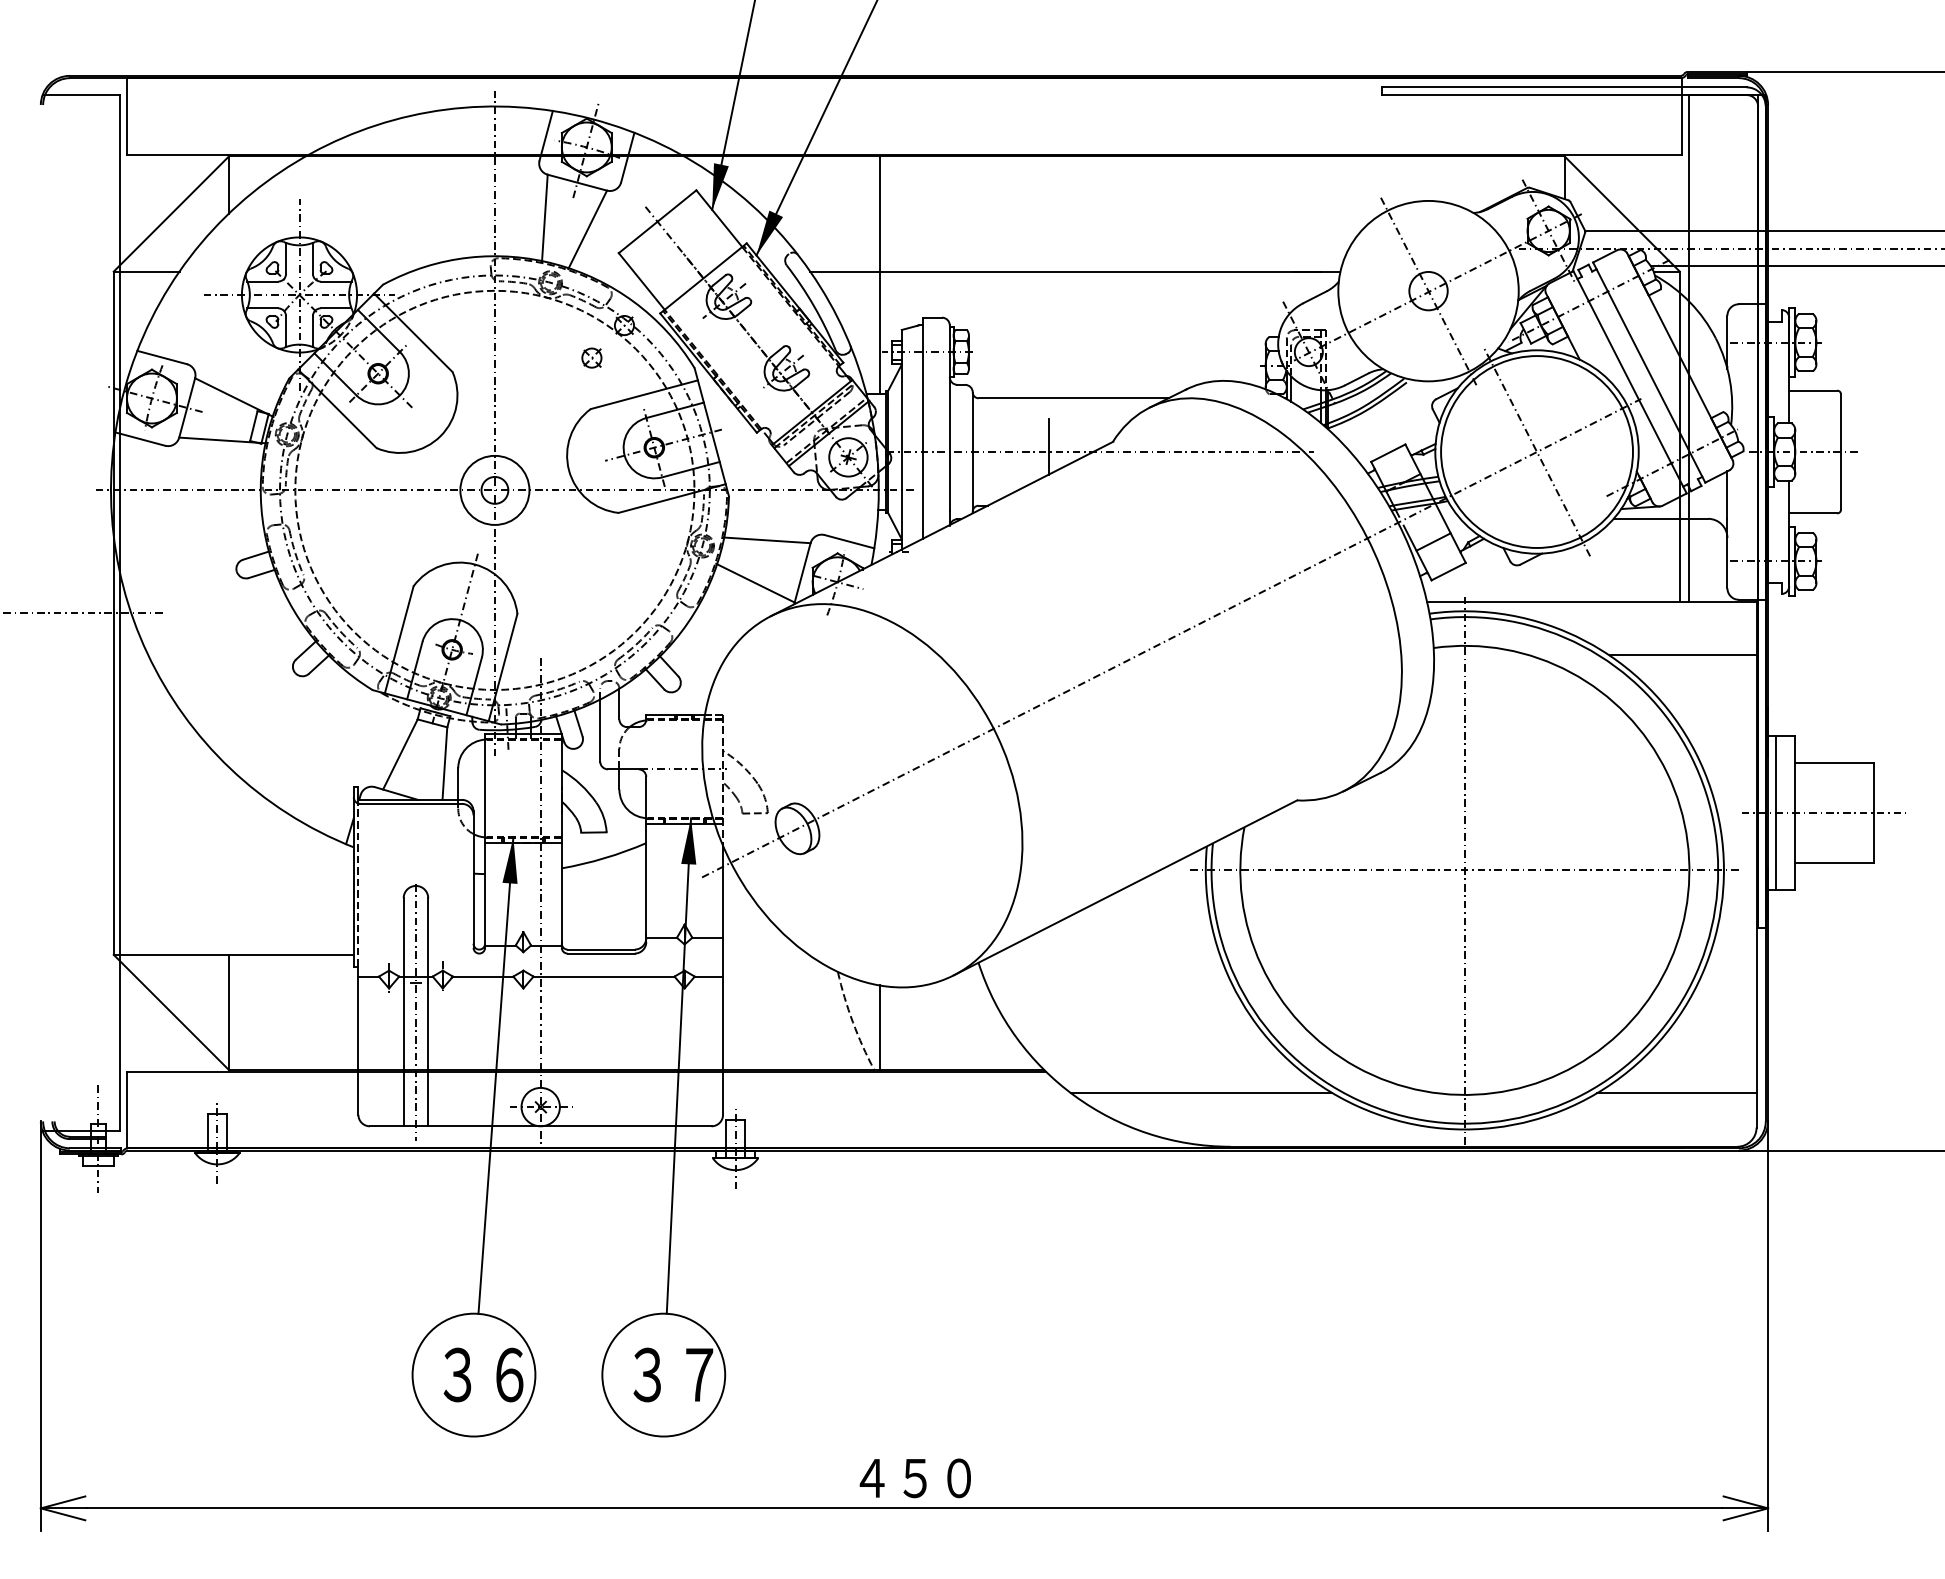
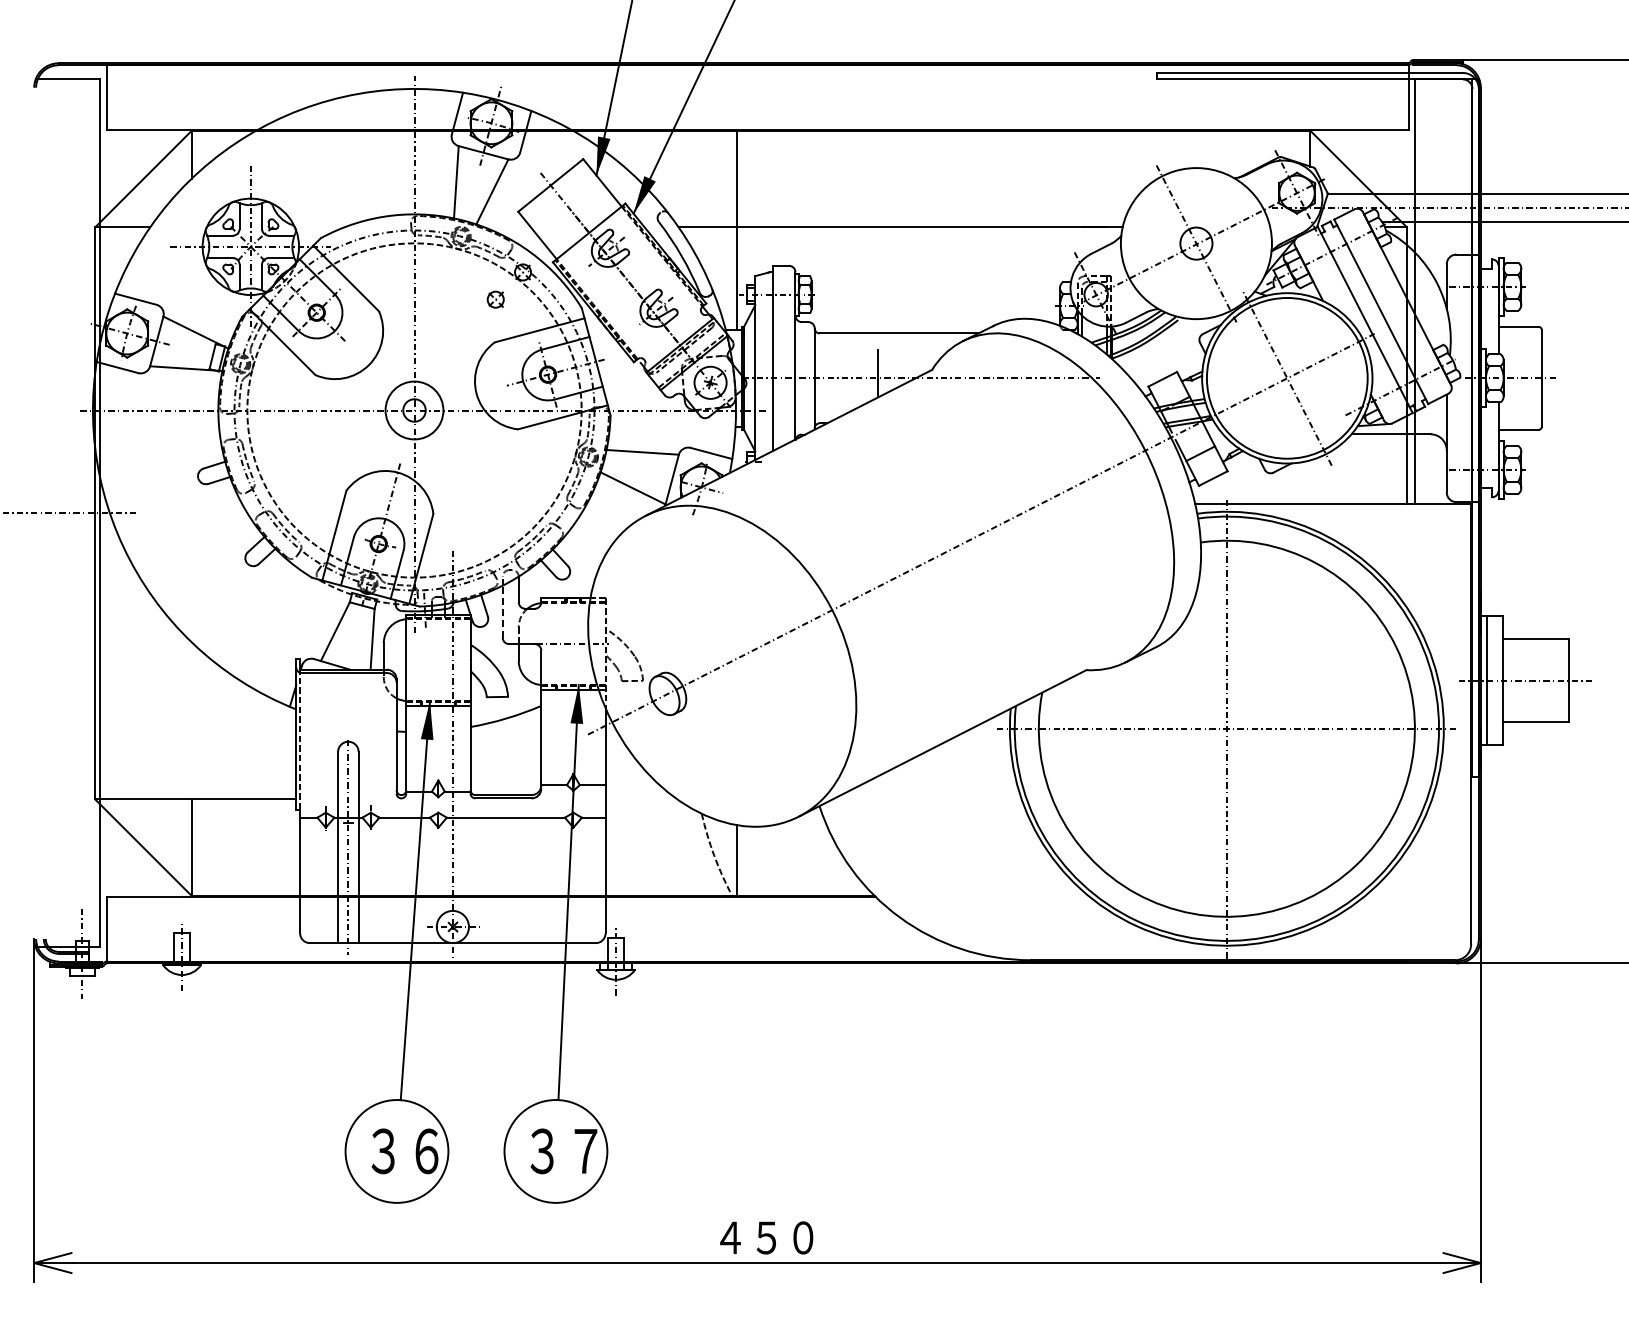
line: (1682, 655) -> (1409, 548), removed
line: (599, 730) -> (502, 611), solid -> dashed
line: (1200, 1093) -> (1005, 915), removed
line: (1676, 1093) -> (1404, 915), removed

